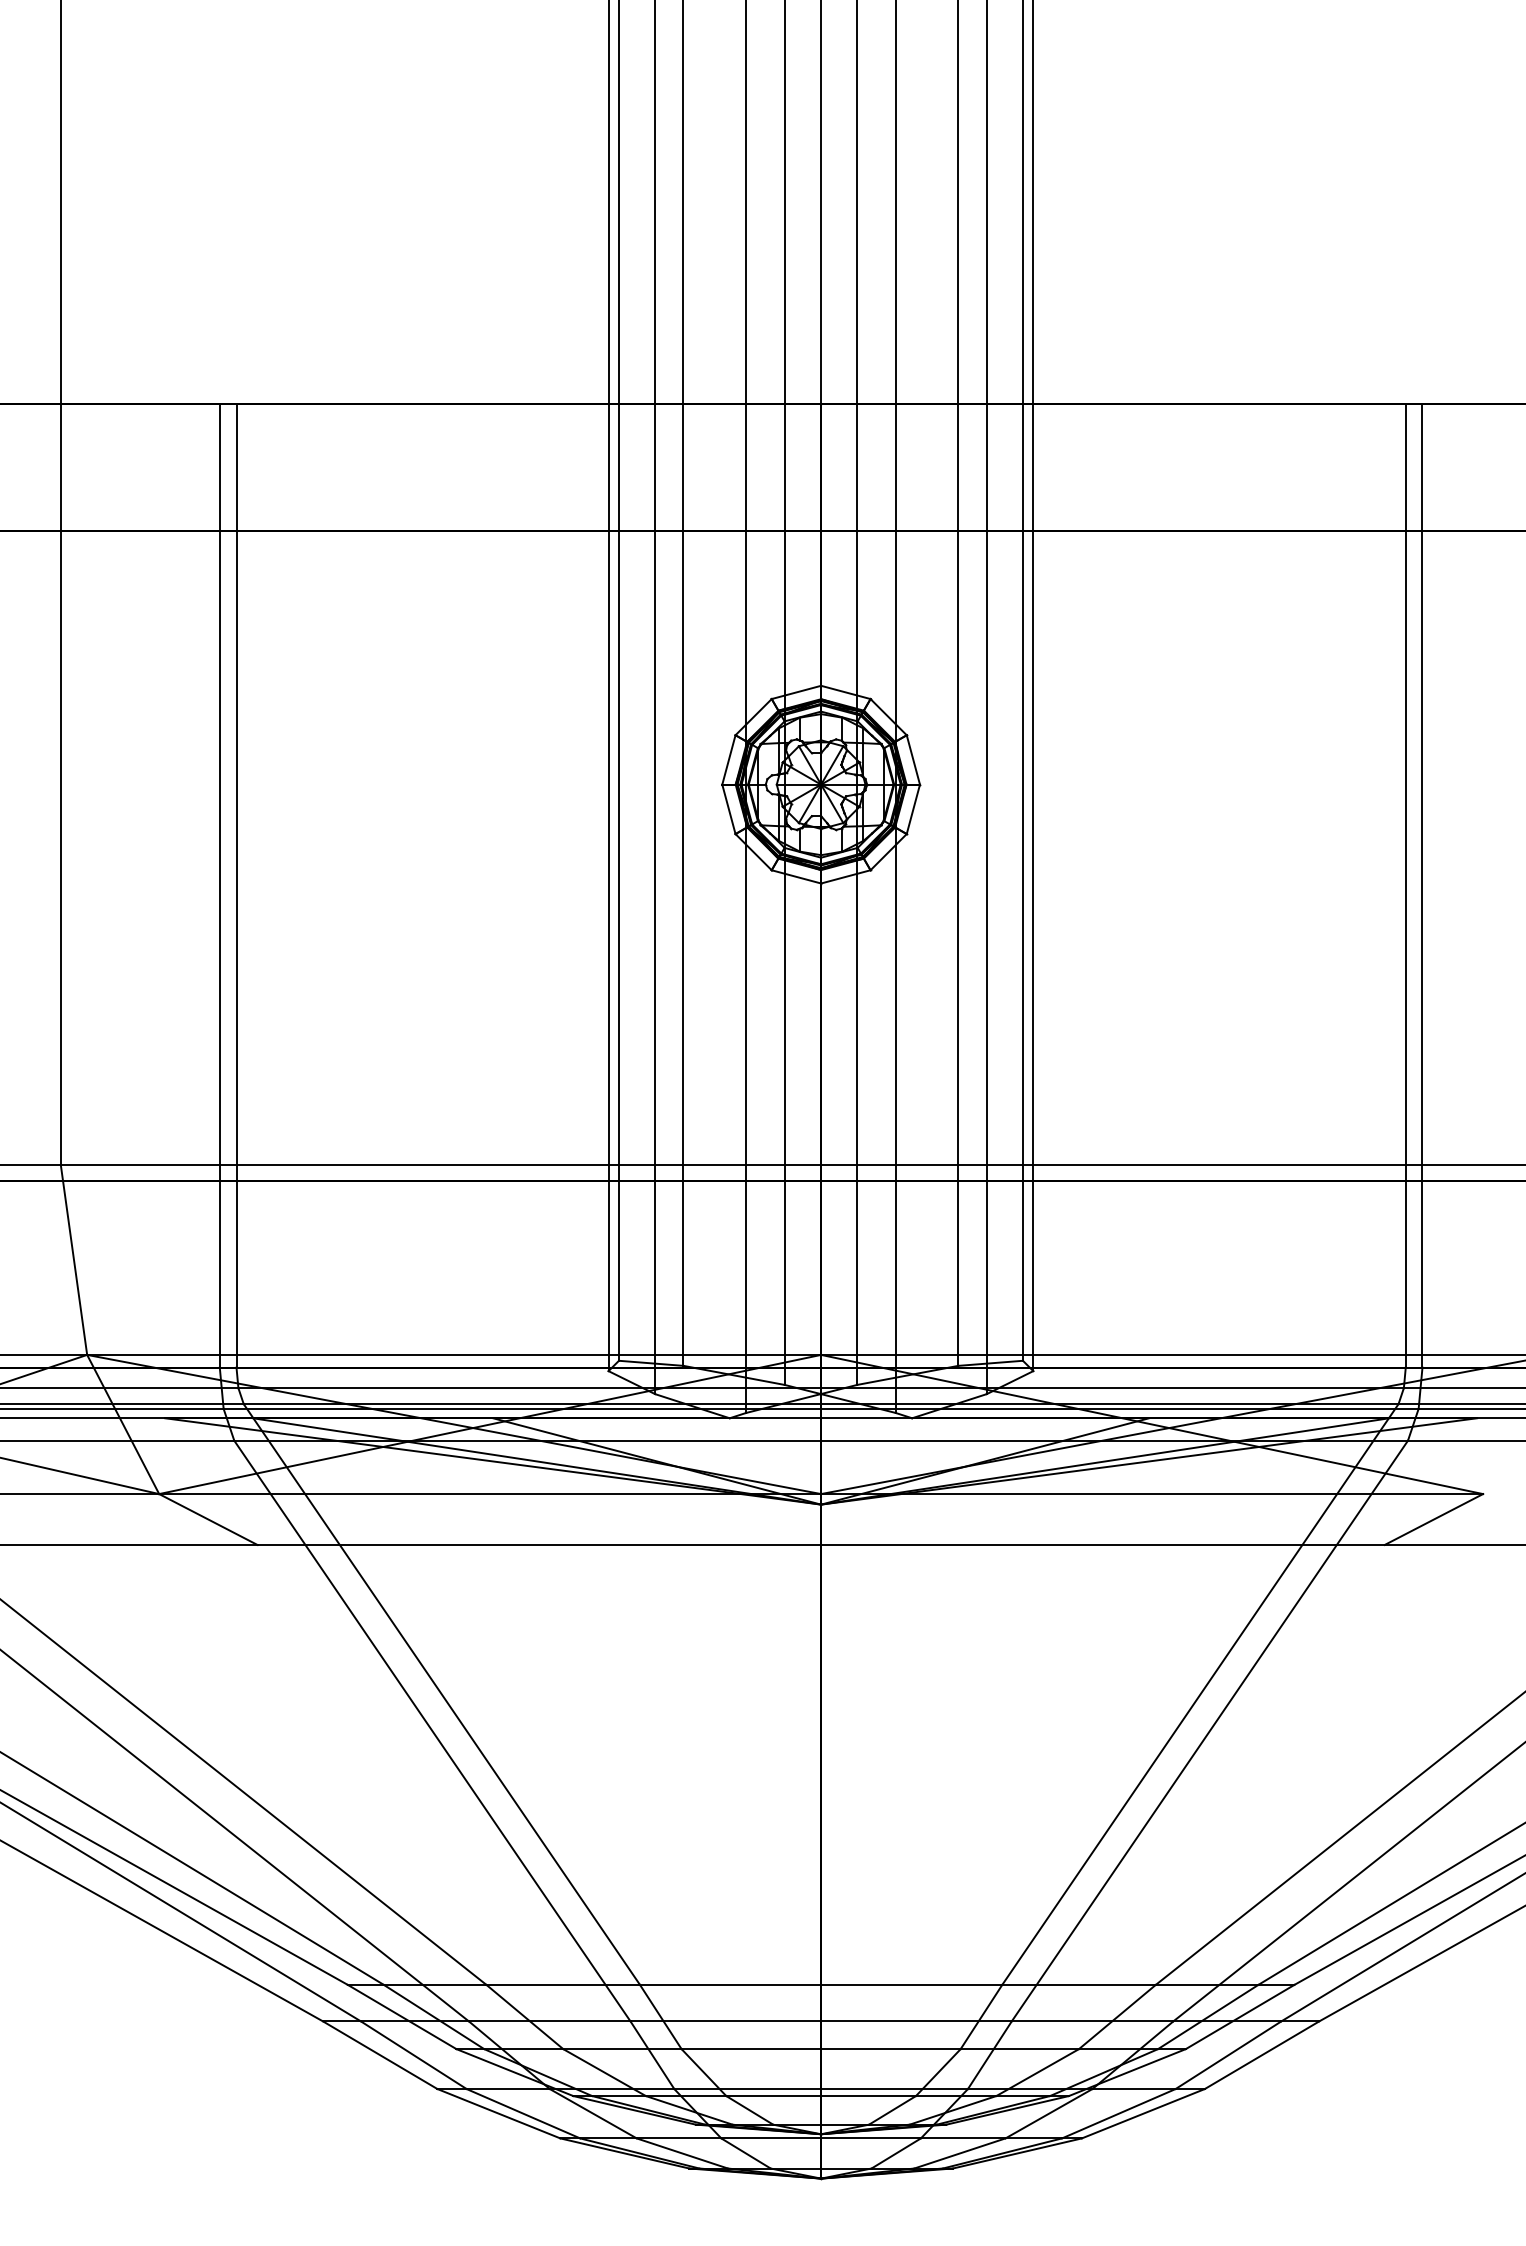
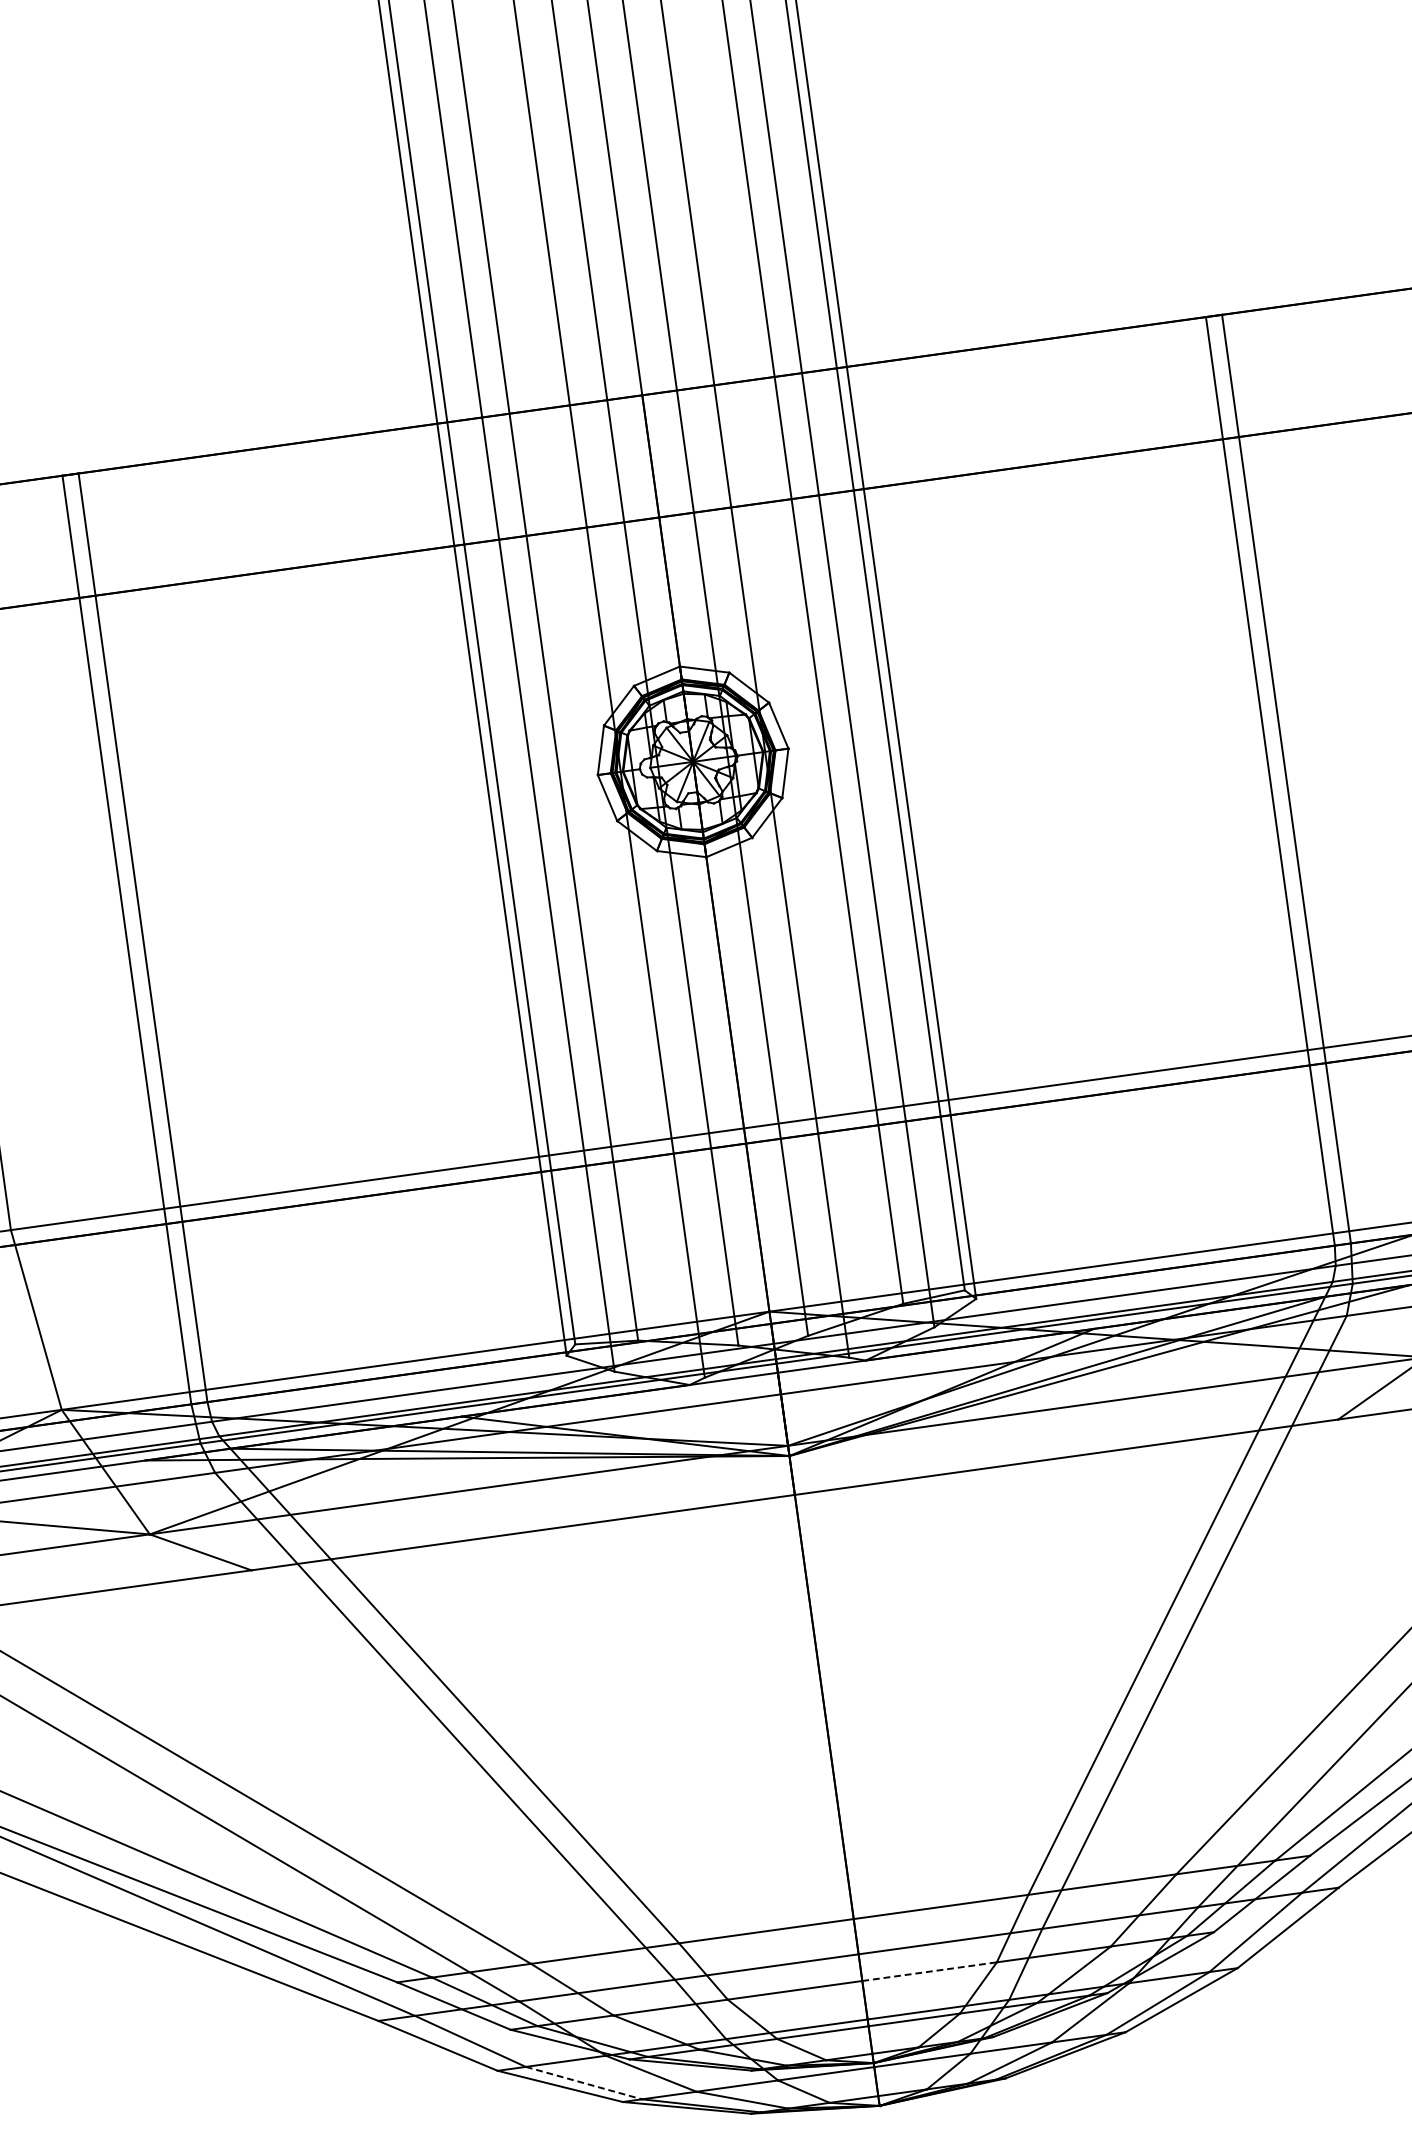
line: (890, 2049) -> (929, 1972), solid -> dashed
line: (523, 2113) -> (583, 2082), solid -> dashed

